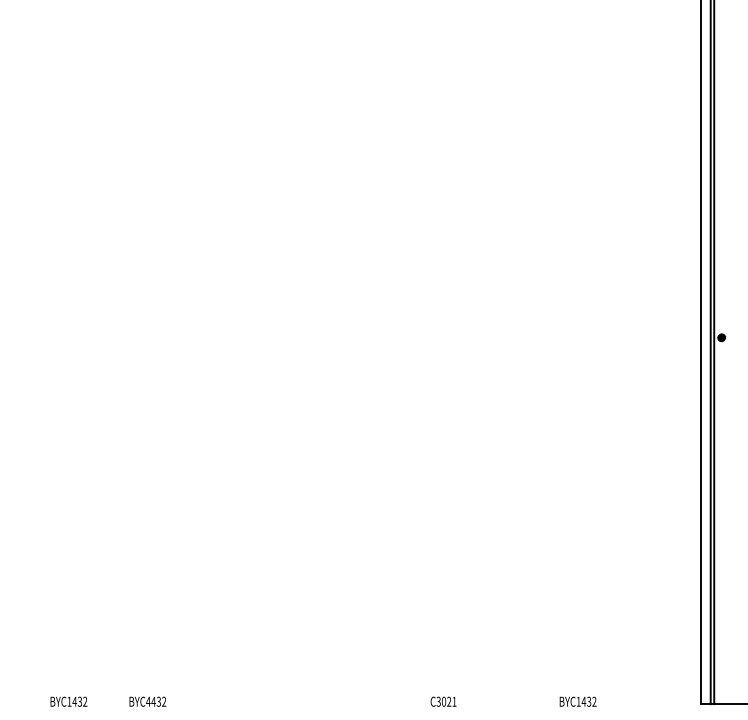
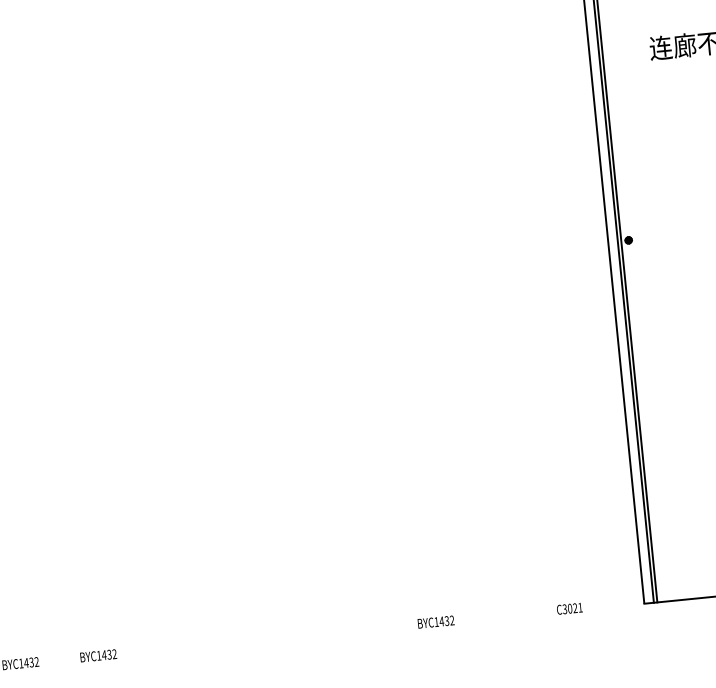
text: (148, 701) -> (99, 655), BYC4432 -> BYC1432
text: (443, 701) -> (569, 608), moved
text: (577, 701) -> (435, 621), moved

